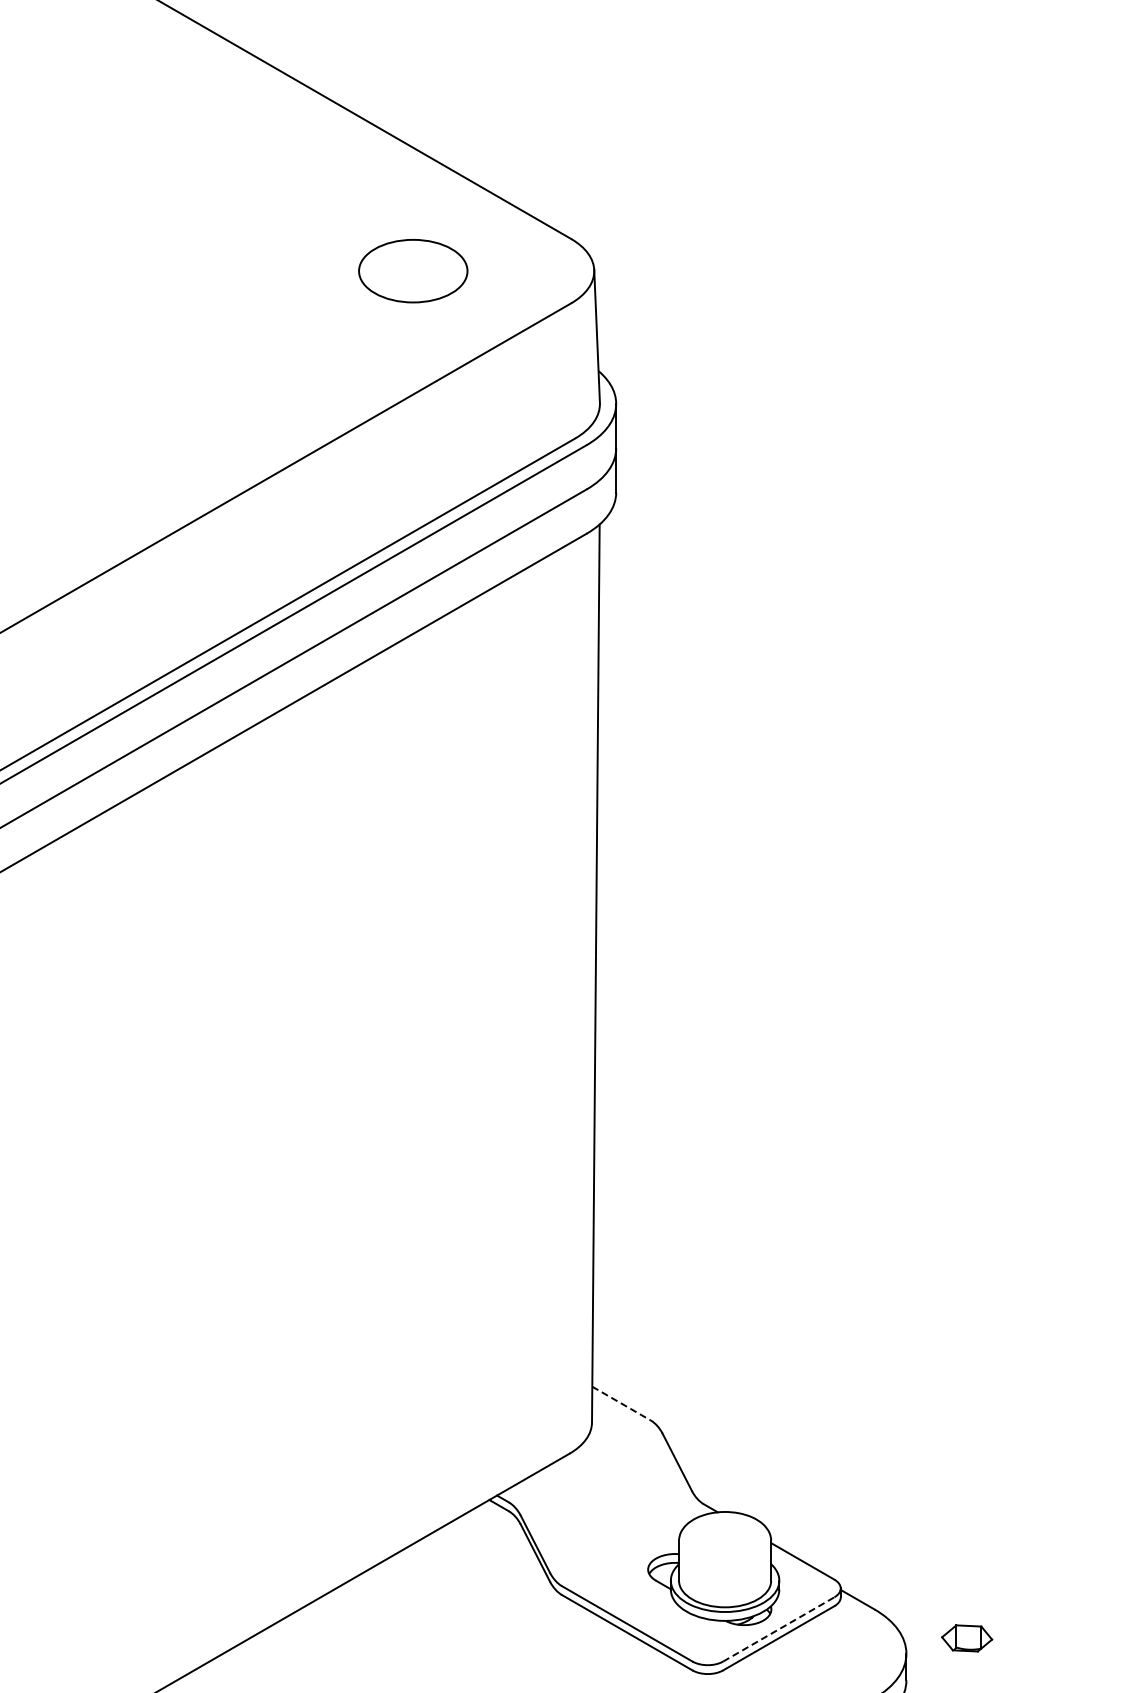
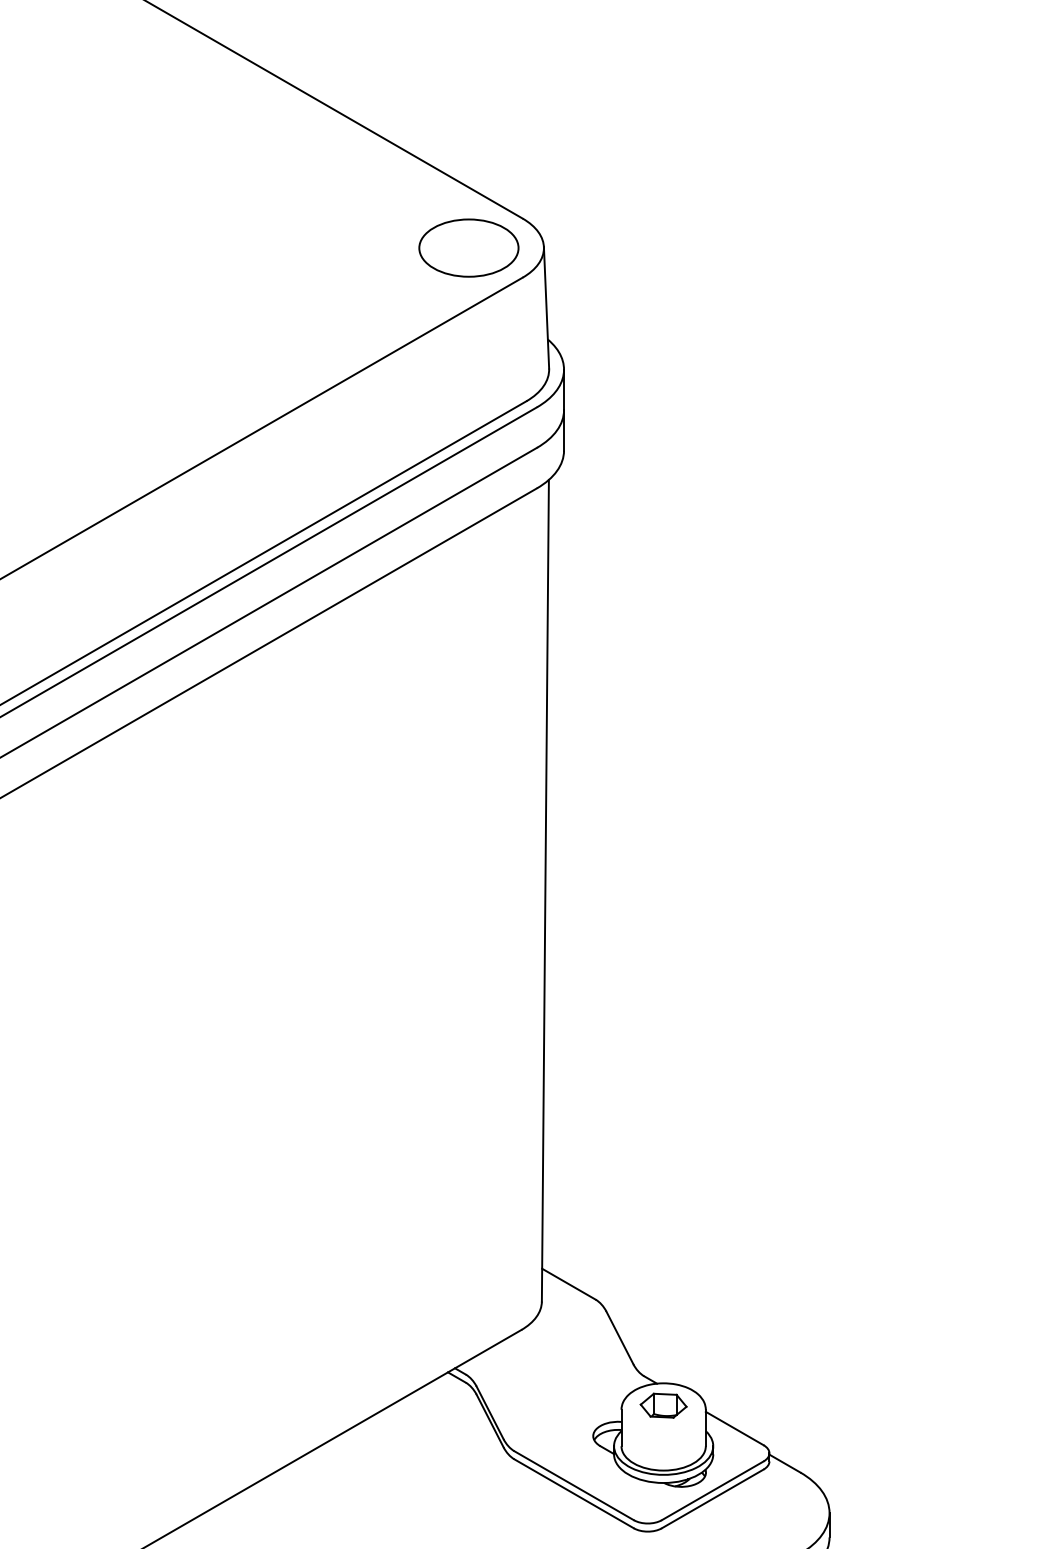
part: (413, 271) -> (469, 248), moved
line: (621, 1403) -> (568, 1284), dashed -> solid
line: (779, 1629) -> (713, 1490), dashed -> solid
part: (967, 1638) -> (664, 1405), moved

